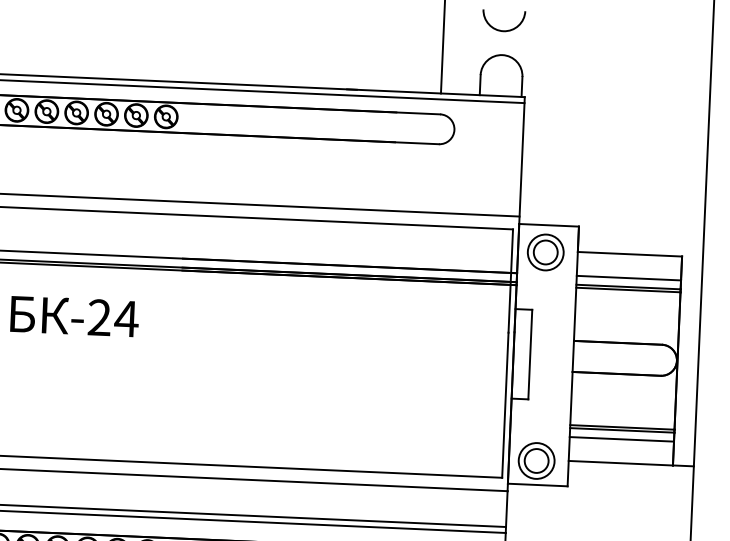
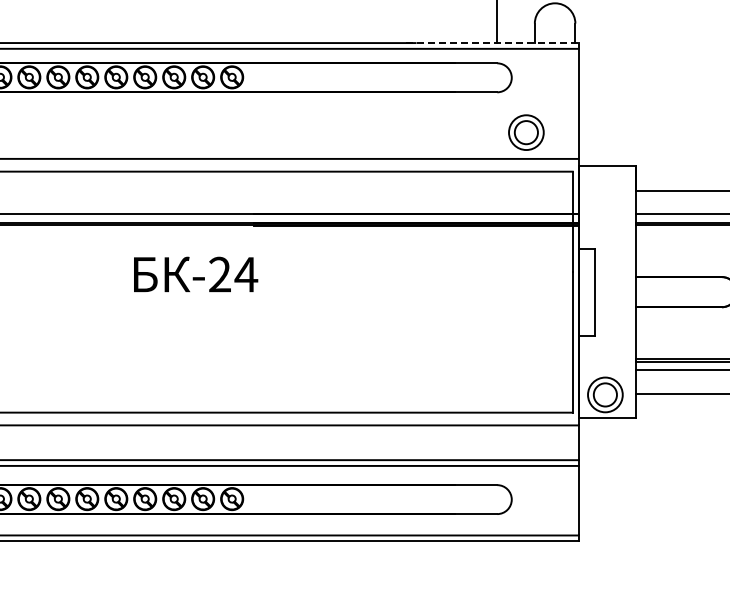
line: (436, 93) -> (492, 43), solid -> dashed
part: (545, 252) -> (526, 132), moved
text: (75, 316) -> (196, 274), moved

